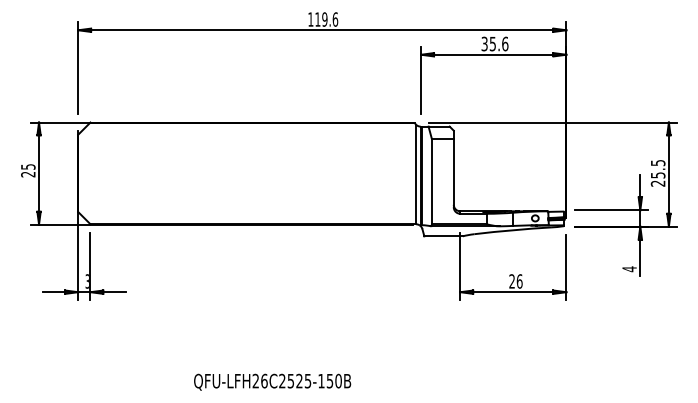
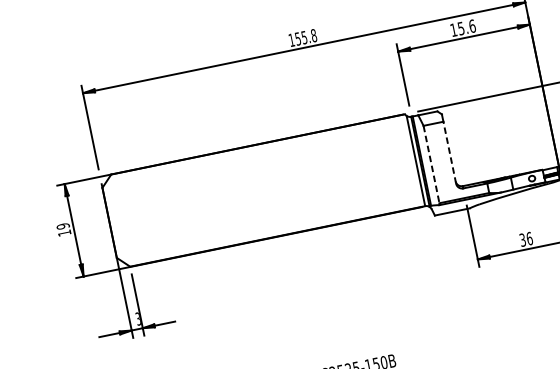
text: (326, 19) -> (305, 37), 119.6 -> 155.8
text: (484, 43) -> (453, 29), 35.6 -> 15.6
text: (28, 170) -> (64, 229), 25 -> 19
line: (453, 172) -> (449, 152), solid -> dashed
line: (431, 181) -> (431, 164), solid -> dashed
text: (511, 281) -> (522, 240), 26 -> 36

